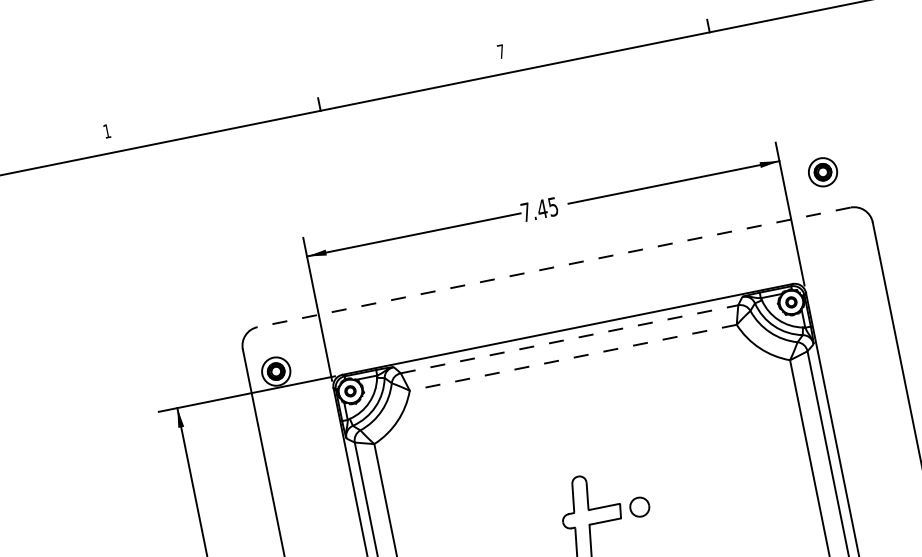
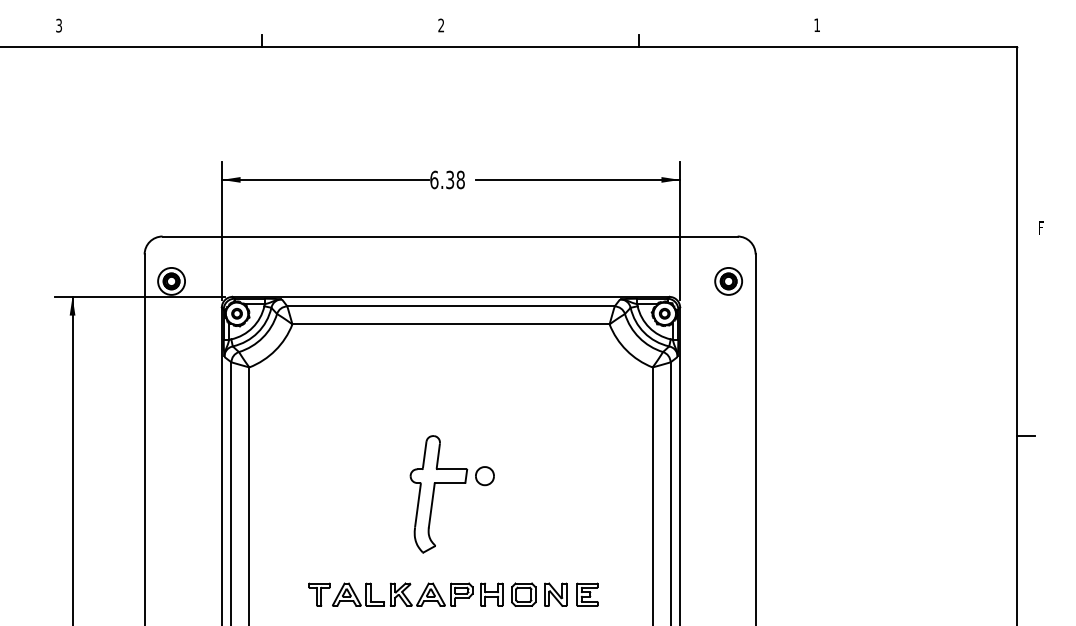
text: (501, 51) -> (441, 25), 7 -> 2
text: (106, 131) -> (58, 25), 1 -> 3
part: (822, 172) -> (728, 281), moved
text: (539, 209) -> (447, 179), 7.45 -> 6.38
line: (554, 267) -> (450, 236), dashed -> solid
line: (570, 339) -> (451, 306), dashed -> solid
line: (573, 357) -> (451, 324), dashed -> solid

